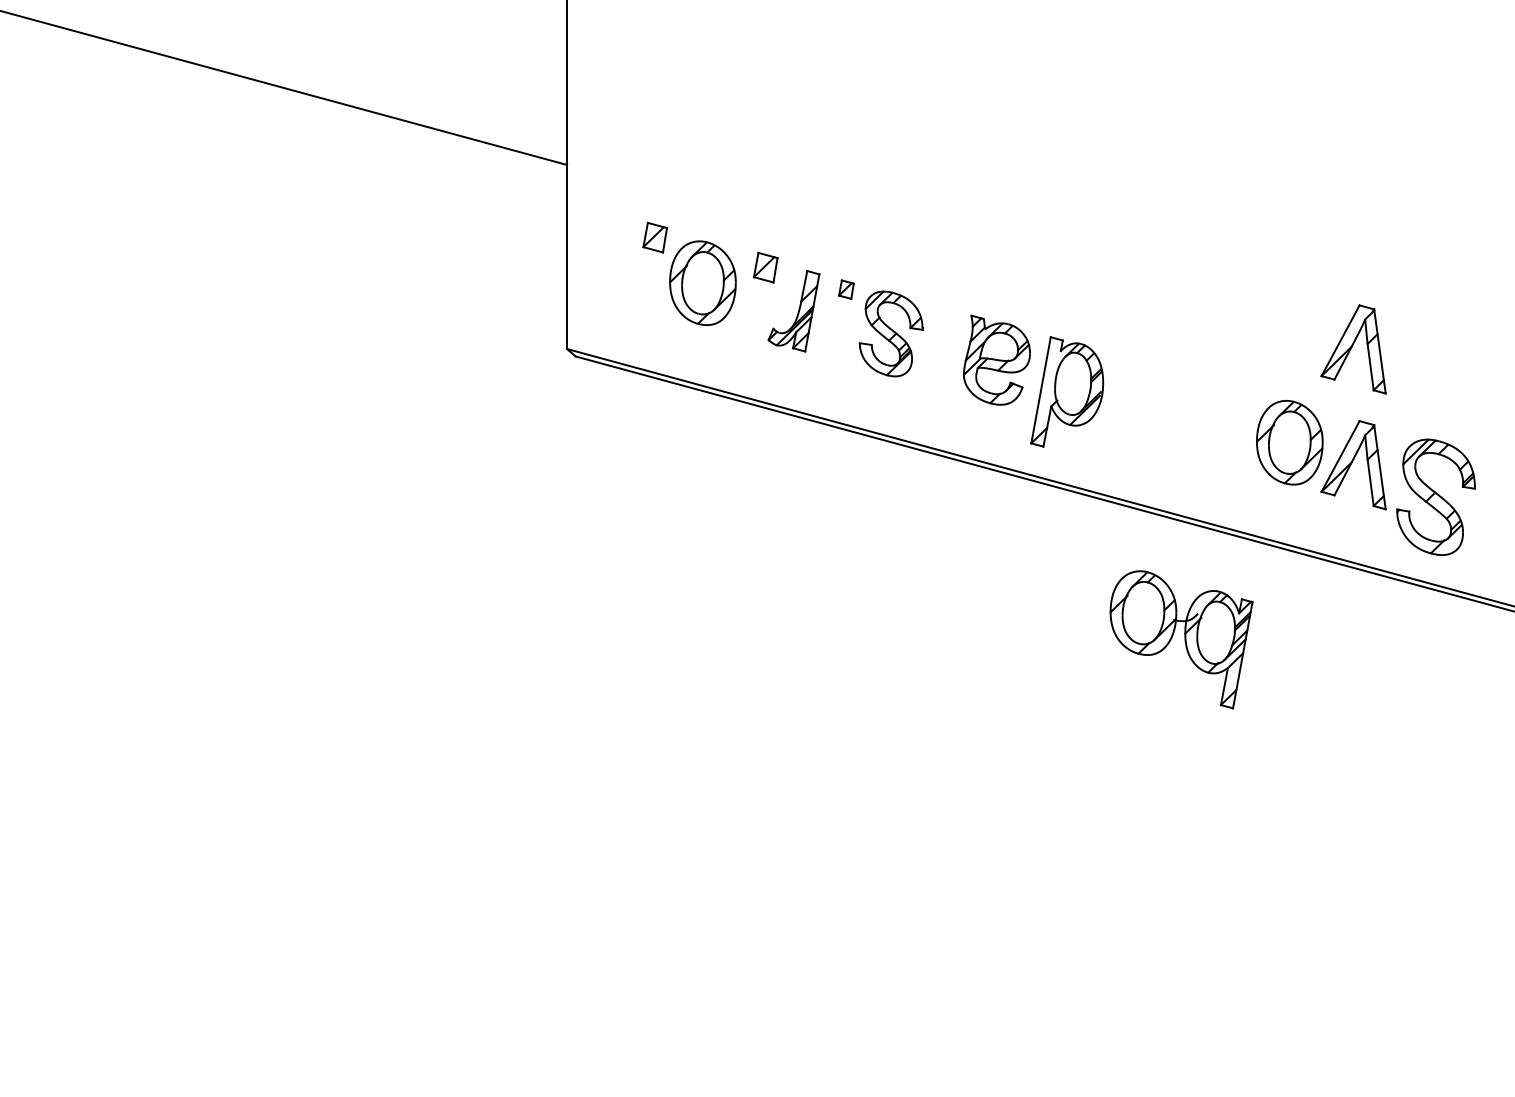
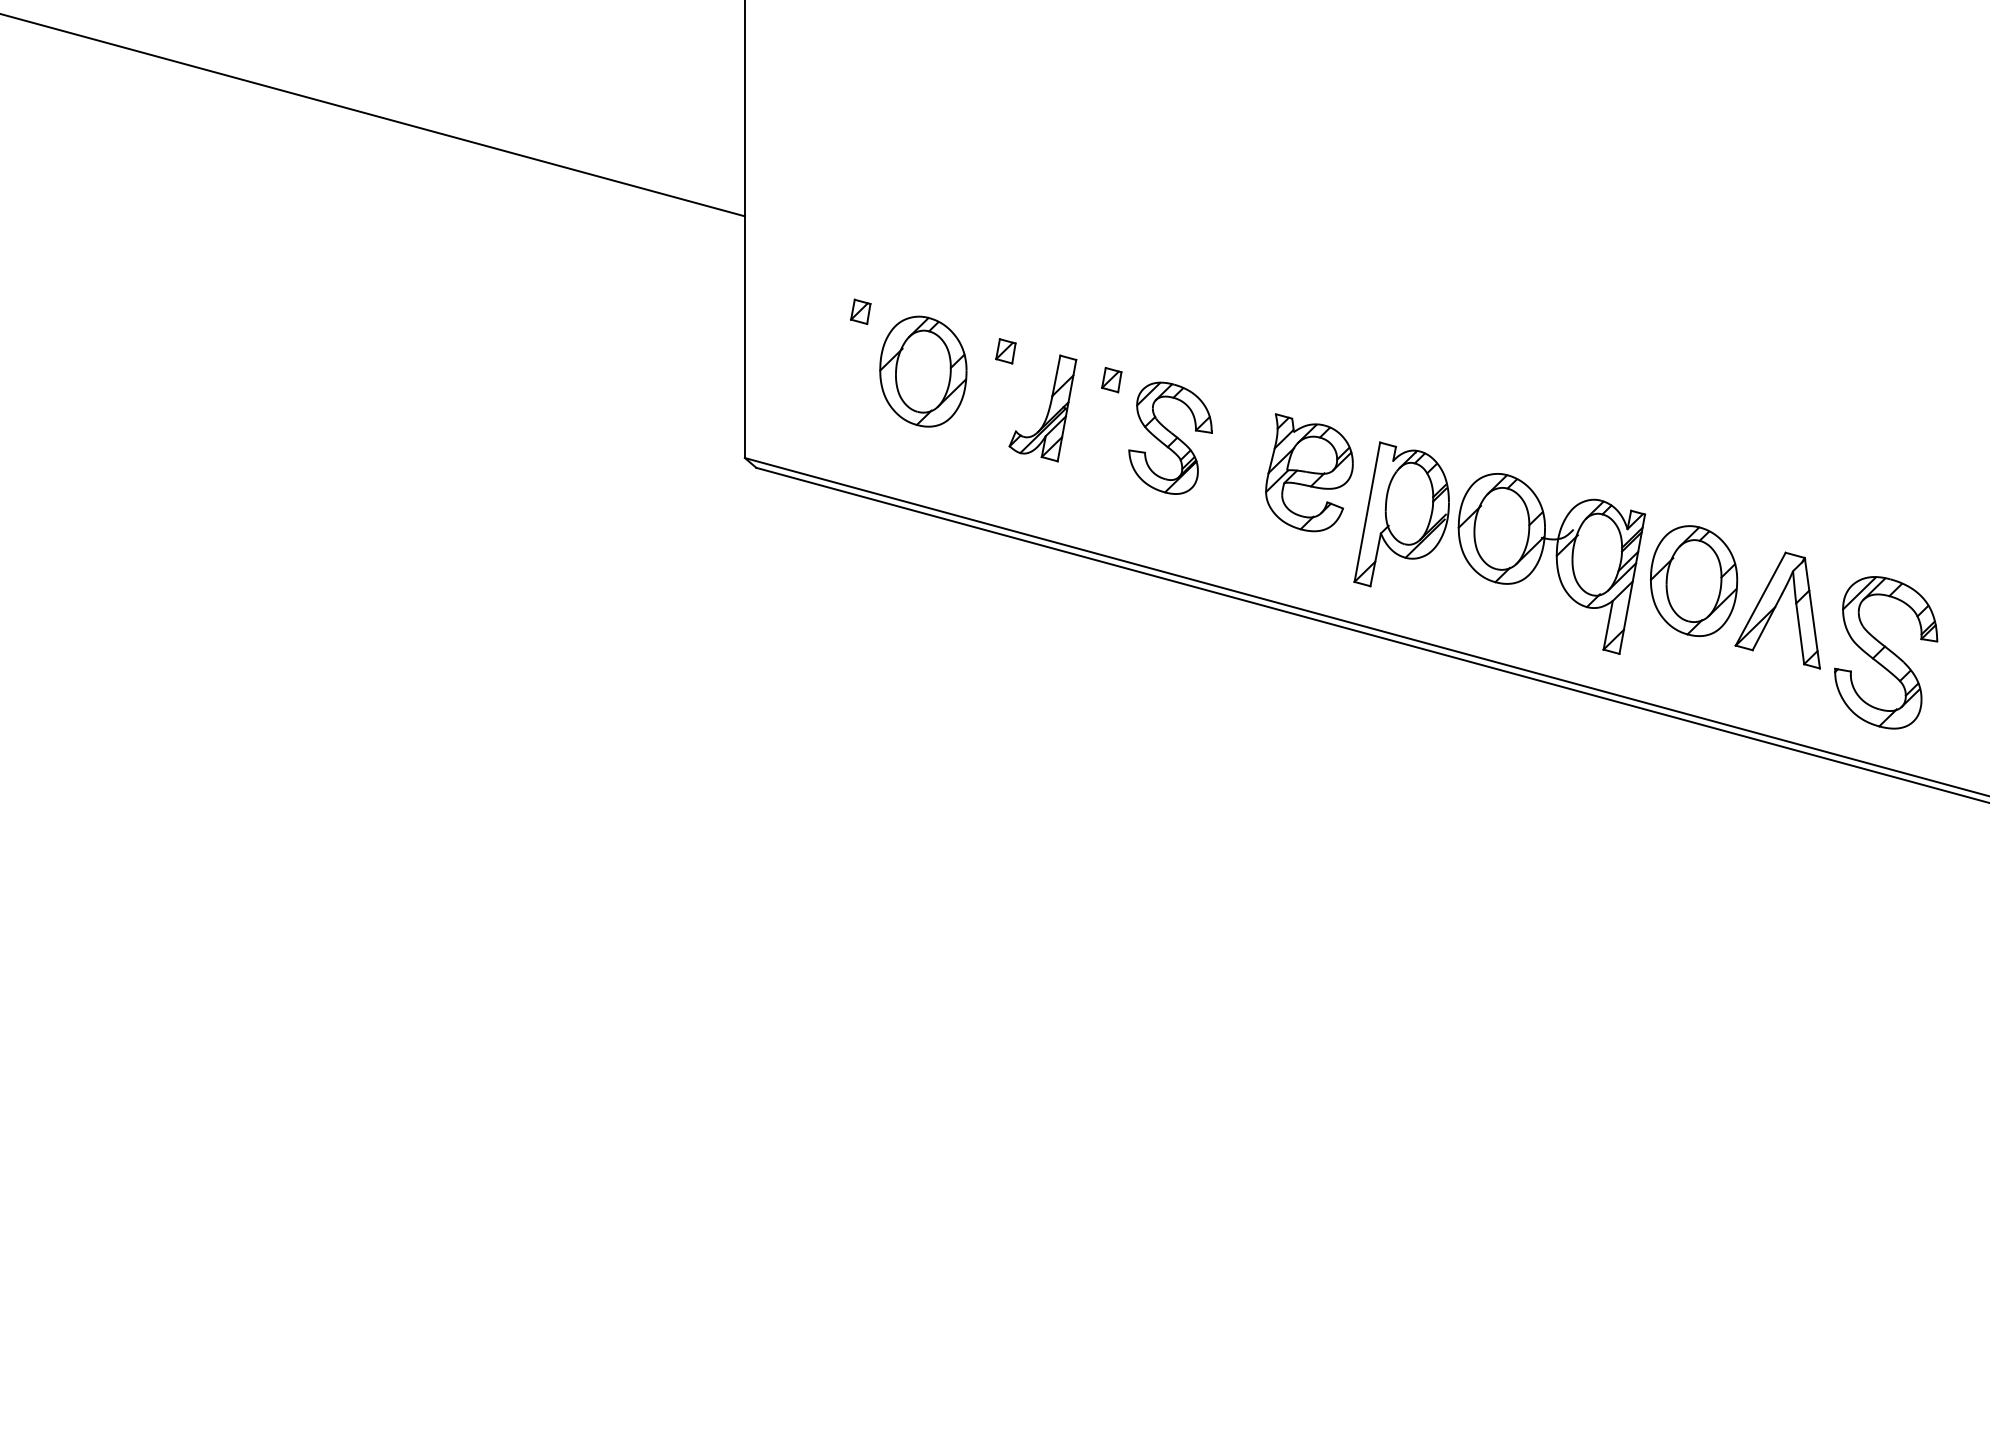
part: (655, 237) -> (860, 311), size x0.62
part: (765, 267) -> (1005, 351), size x0.62
part: (1353, 349) -> (1777, 458), removed
part: (1181, 639) -> (1551, 563), moved

